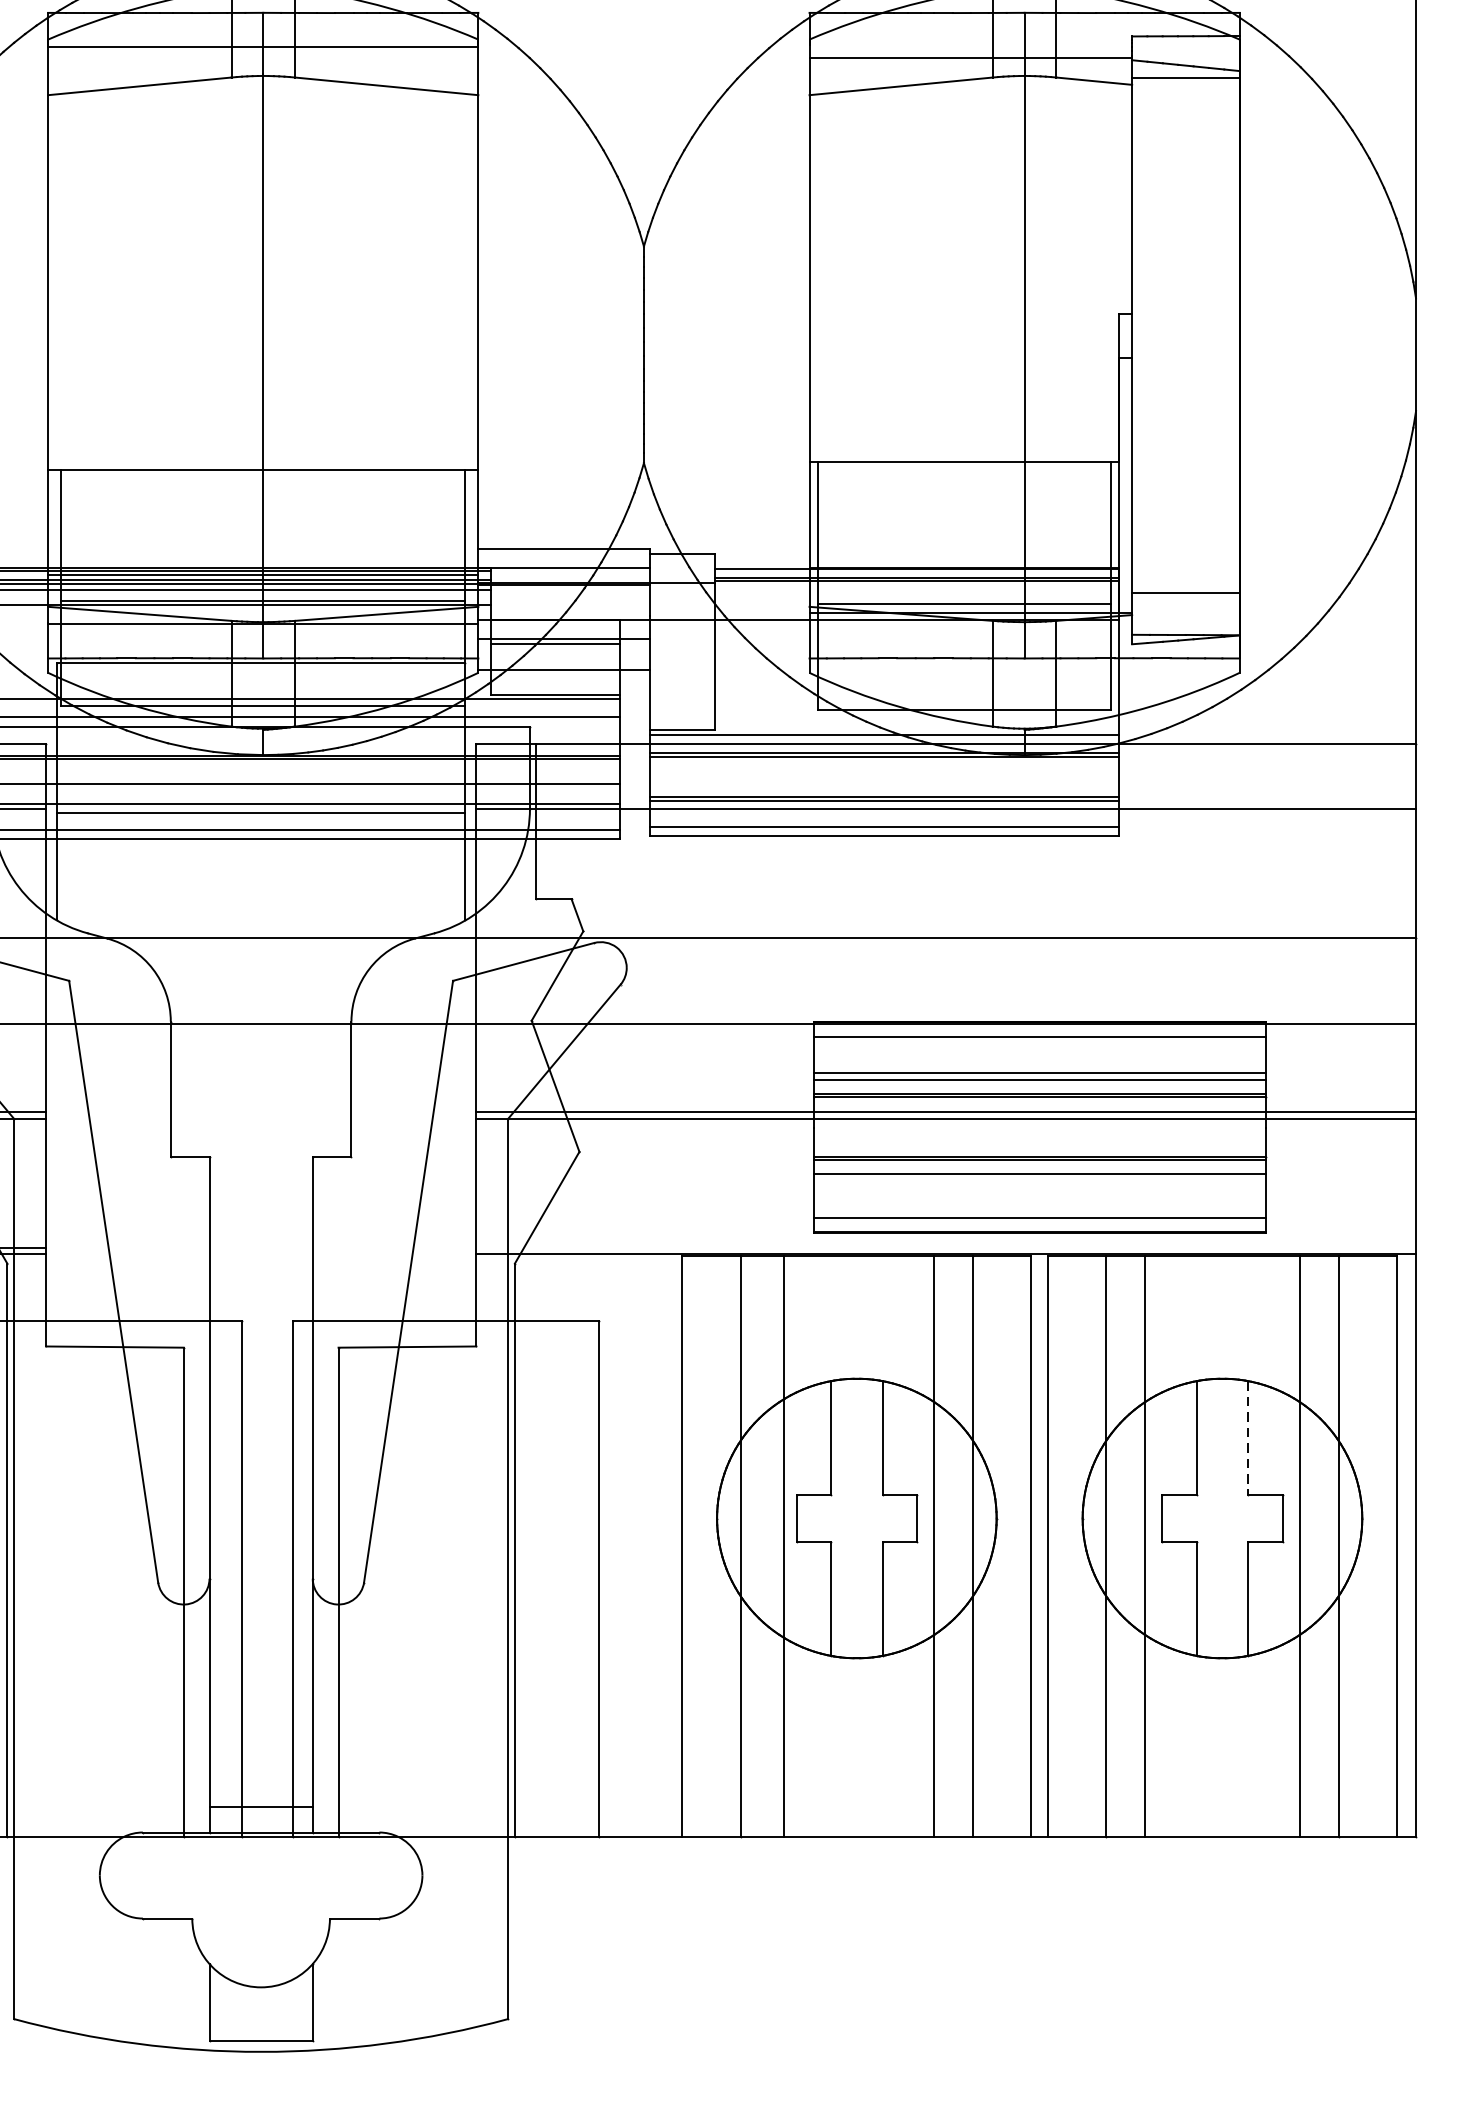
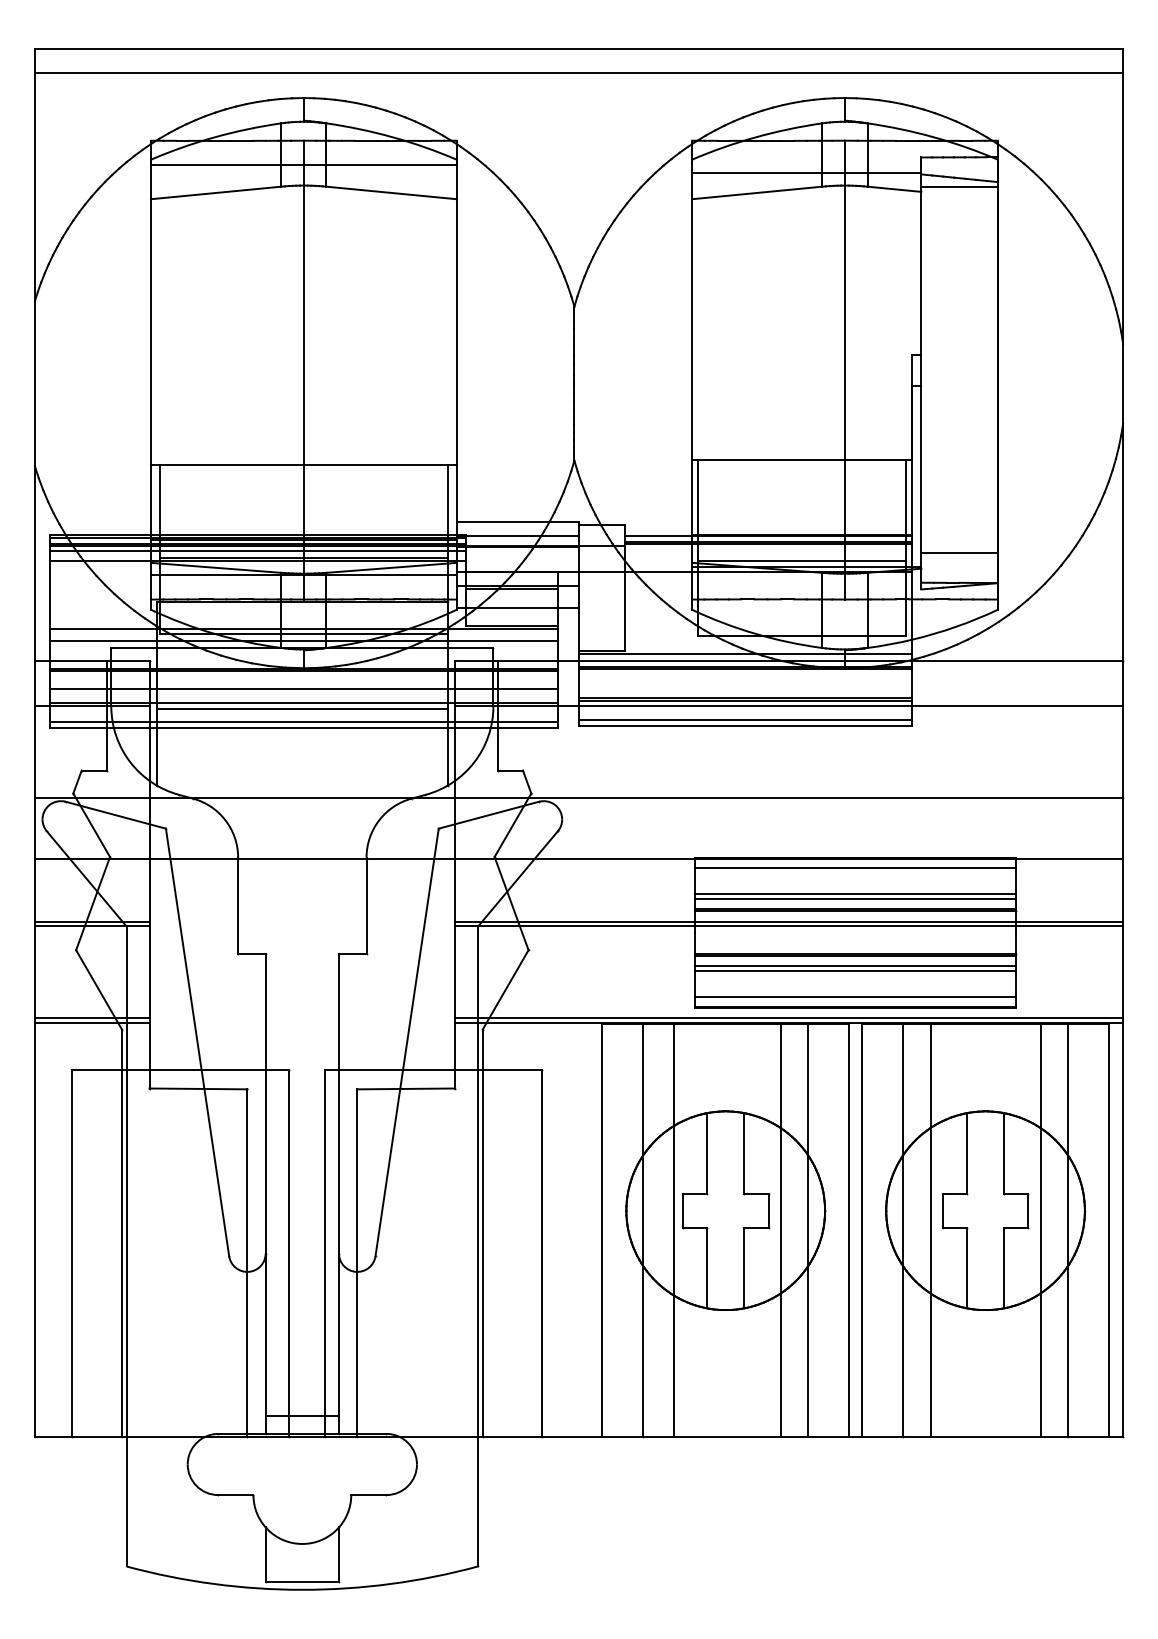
line: (1039, 1180) -> (855, 970), added
line: (946, 1247) -> (789, 1018), added
line: (1247, 1439) -> (1003, 1154), dashed -> solid

